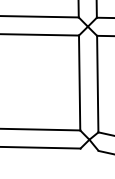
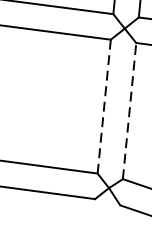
line: (79, 83) -> (103, 107), solid -> dashed
line: (97, 83) -> (129, 110), solid -> dashed

